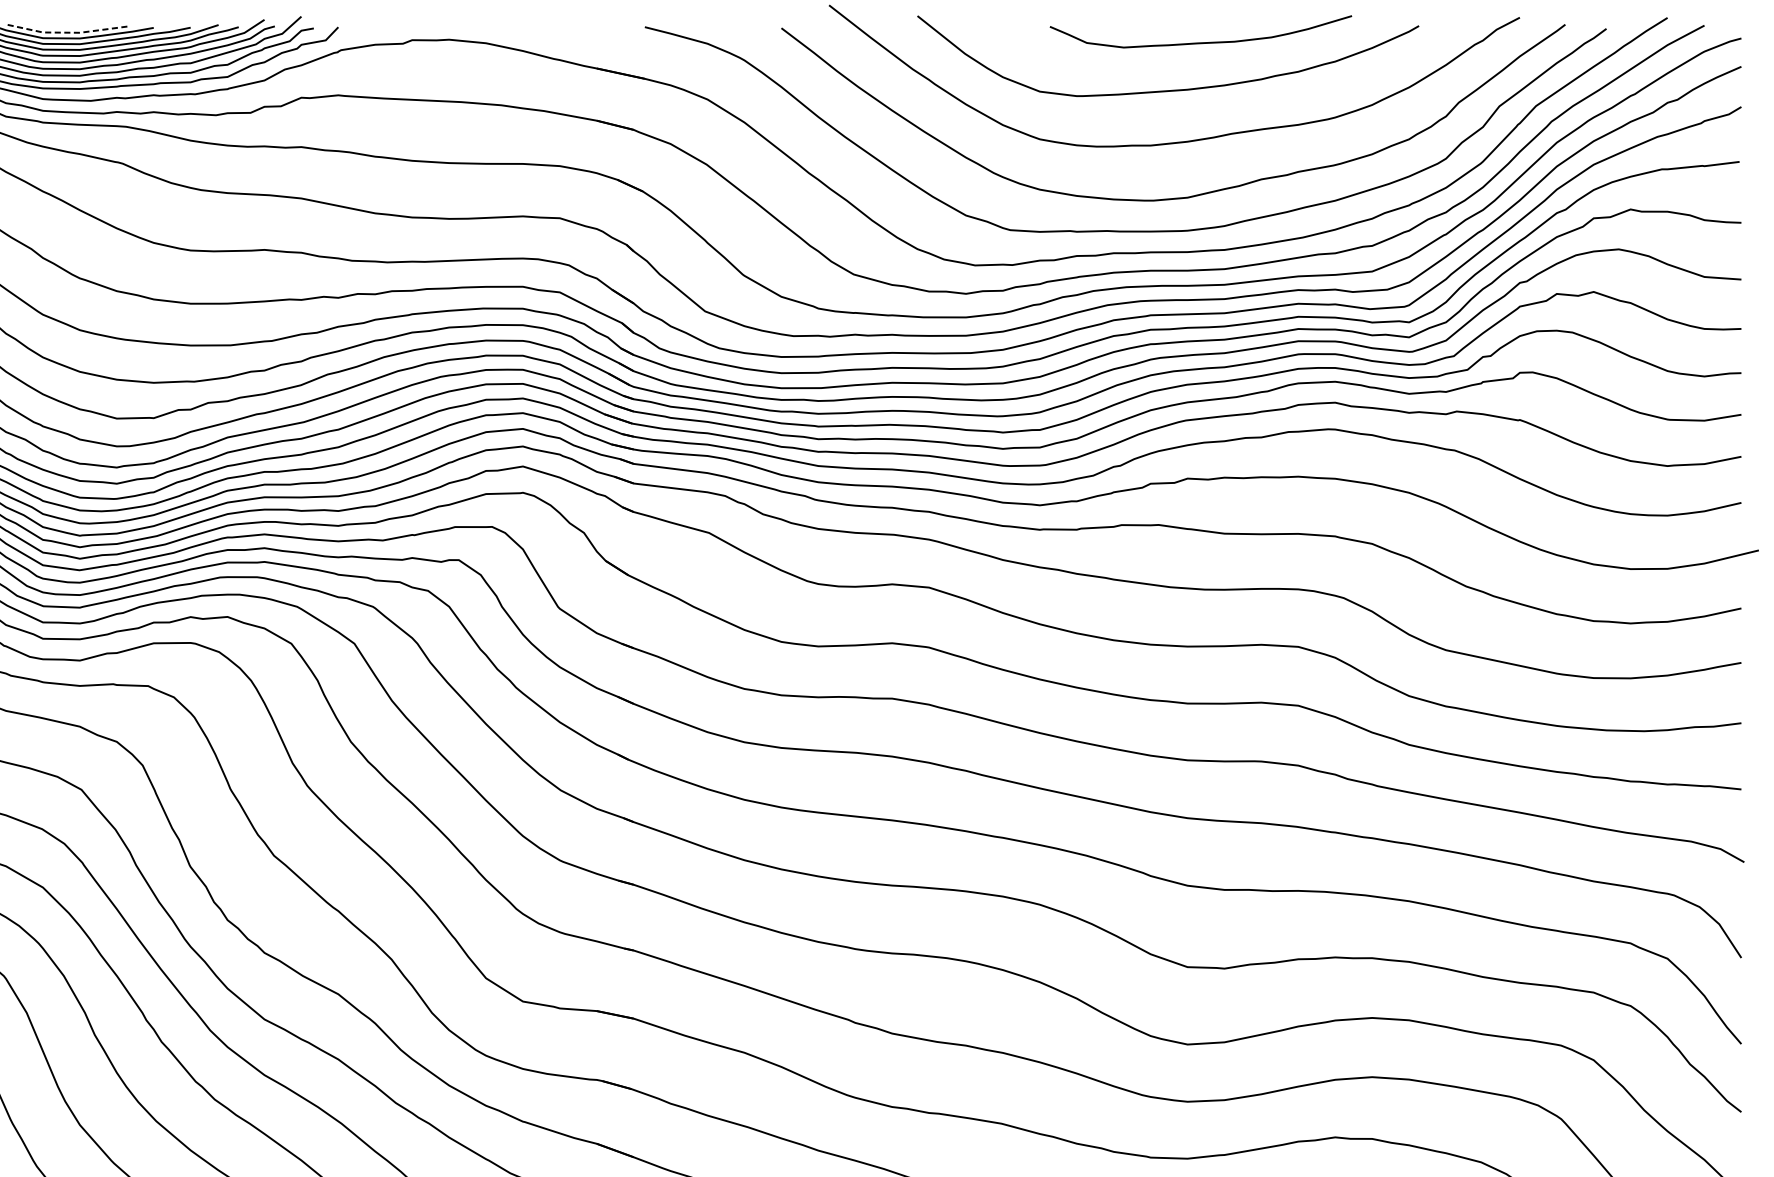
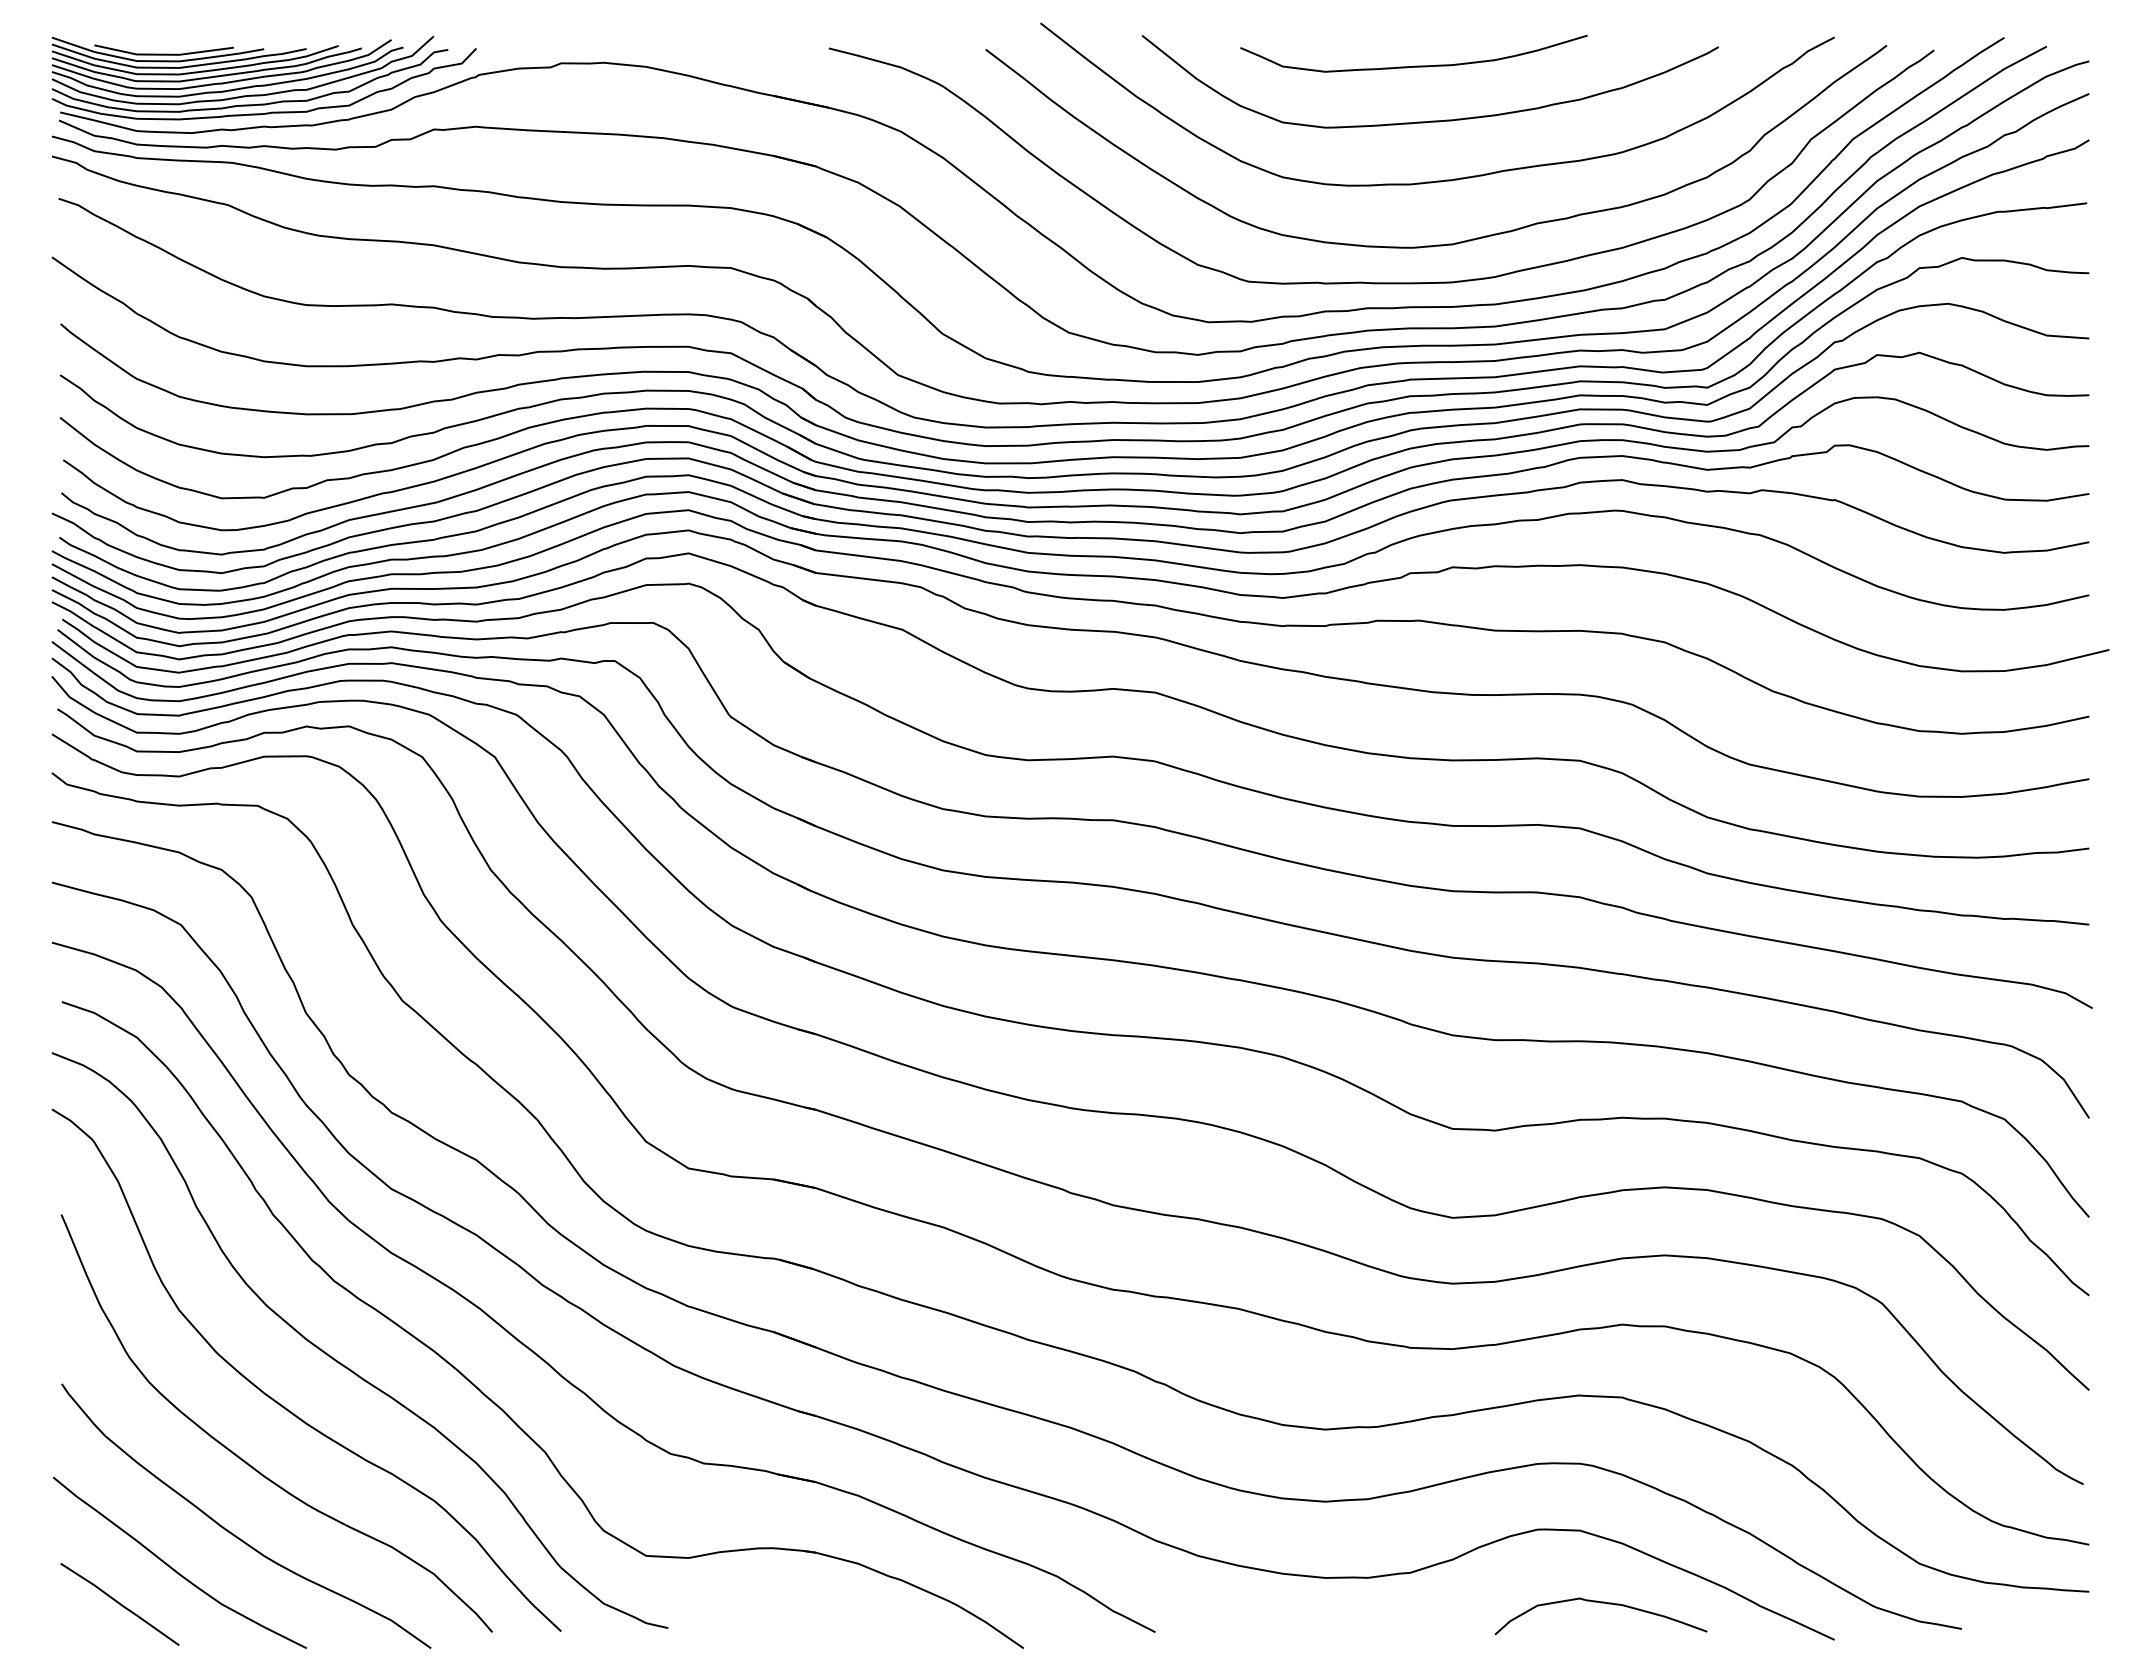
line: (66, 32) -> (163, 54), dashed -> solid
curve: (1201, 42) -> (1414, 65), moved

